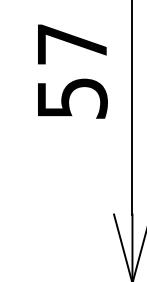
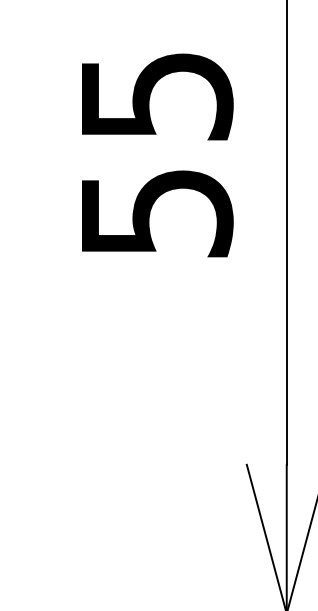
text: (72, 44) -> (156, 96), 57 -> 55

